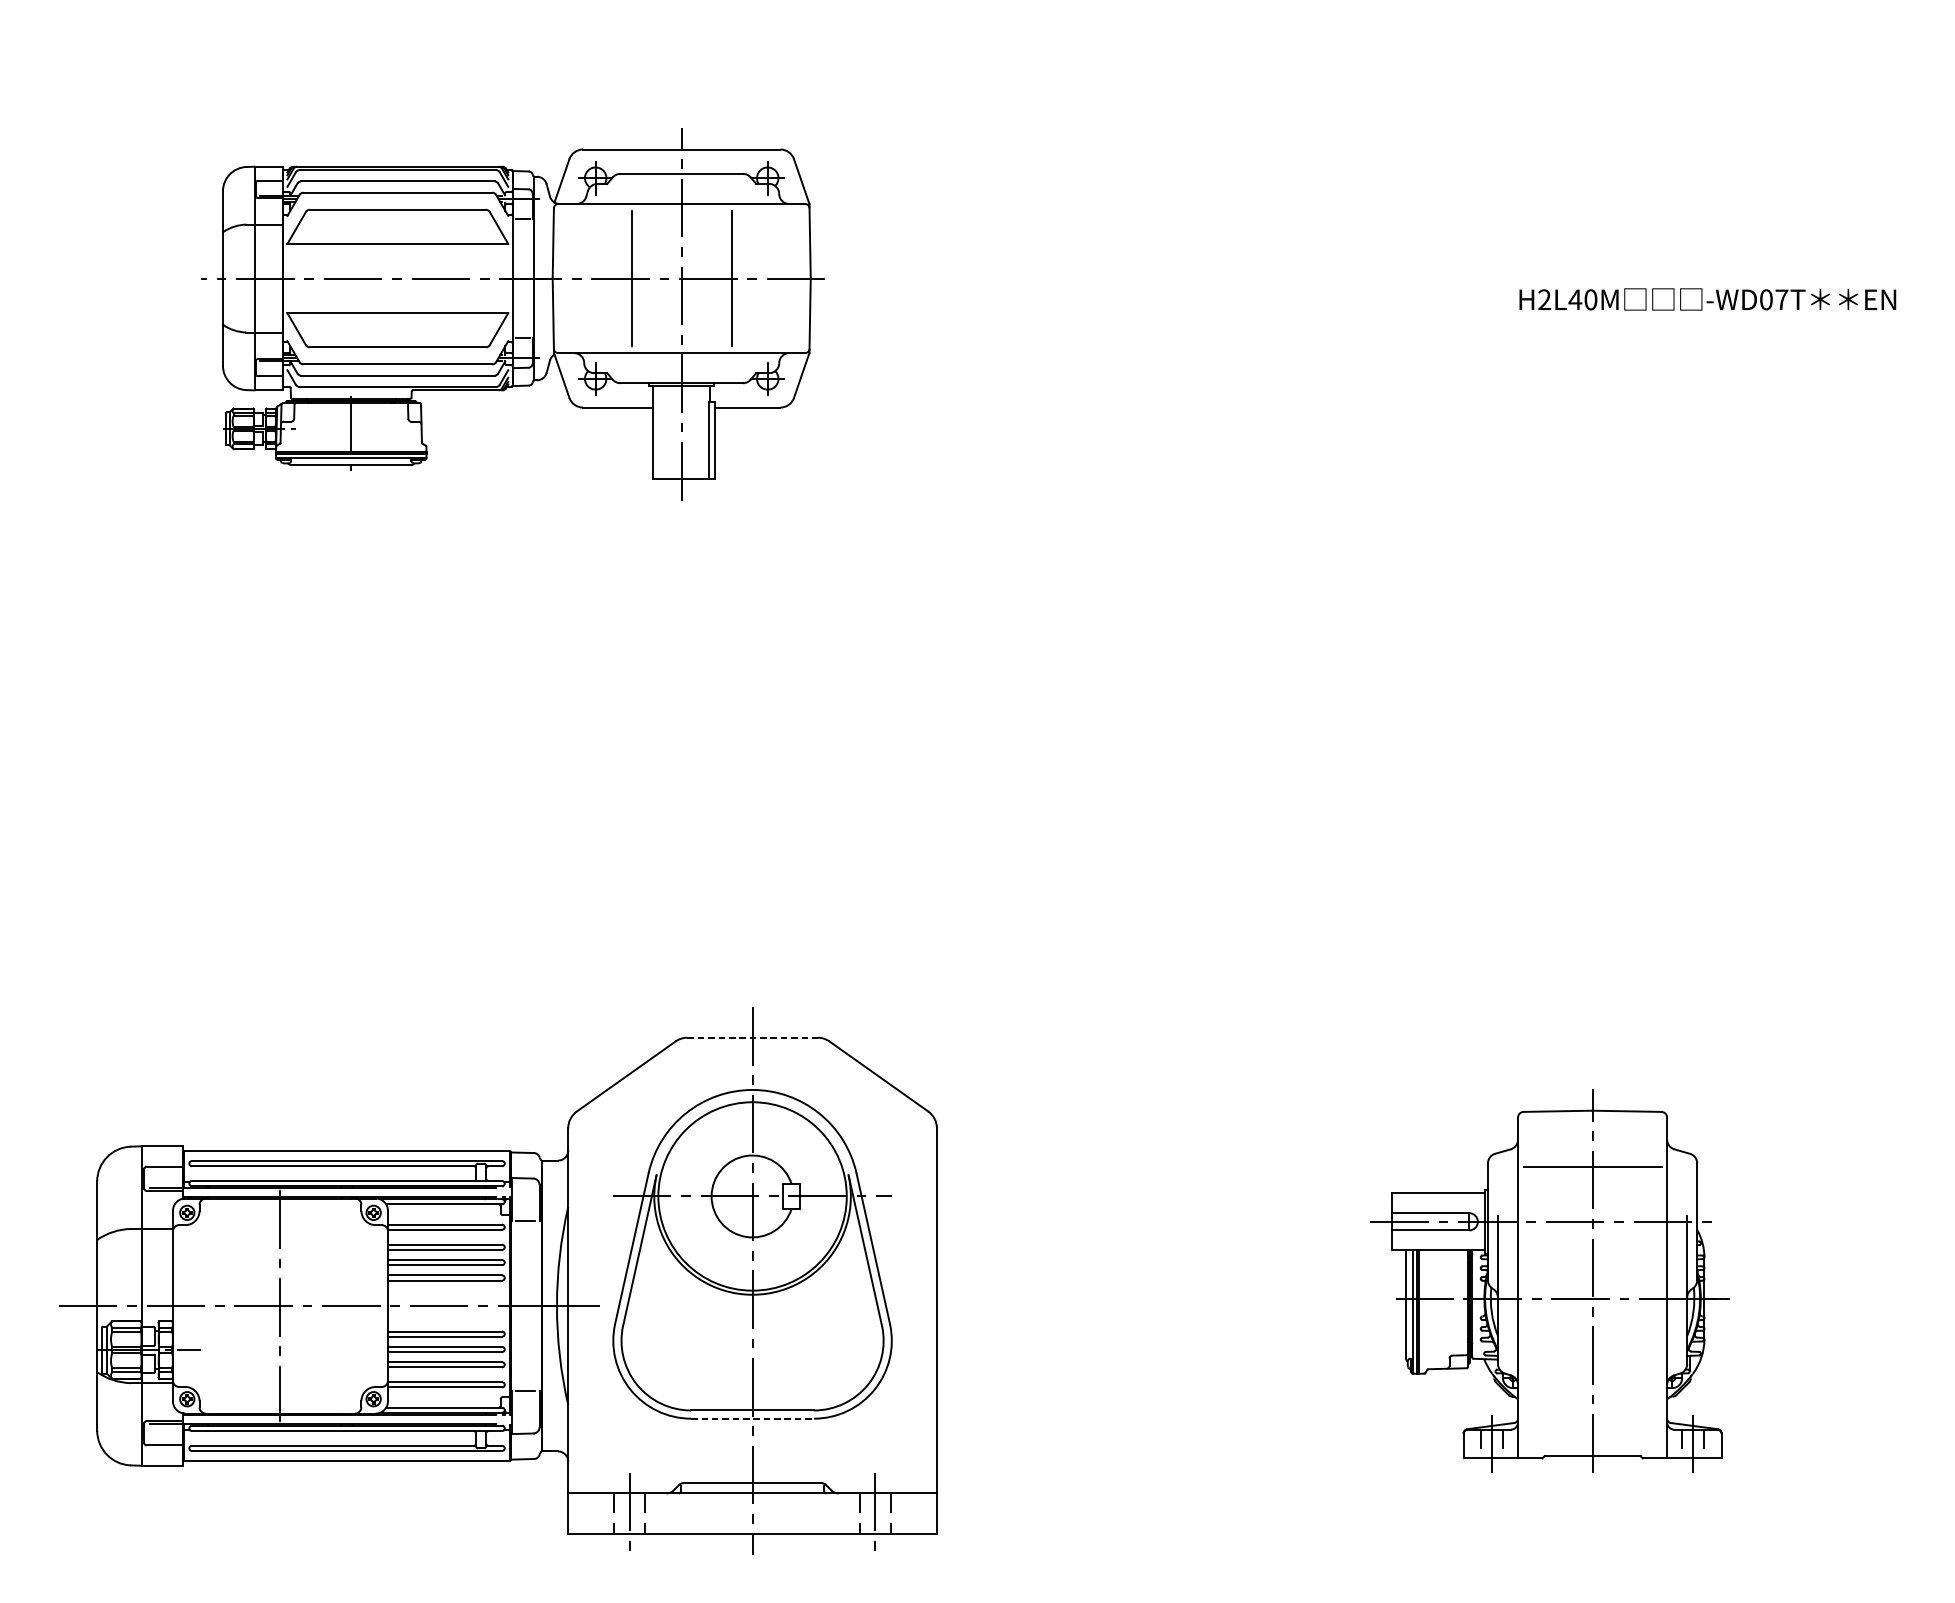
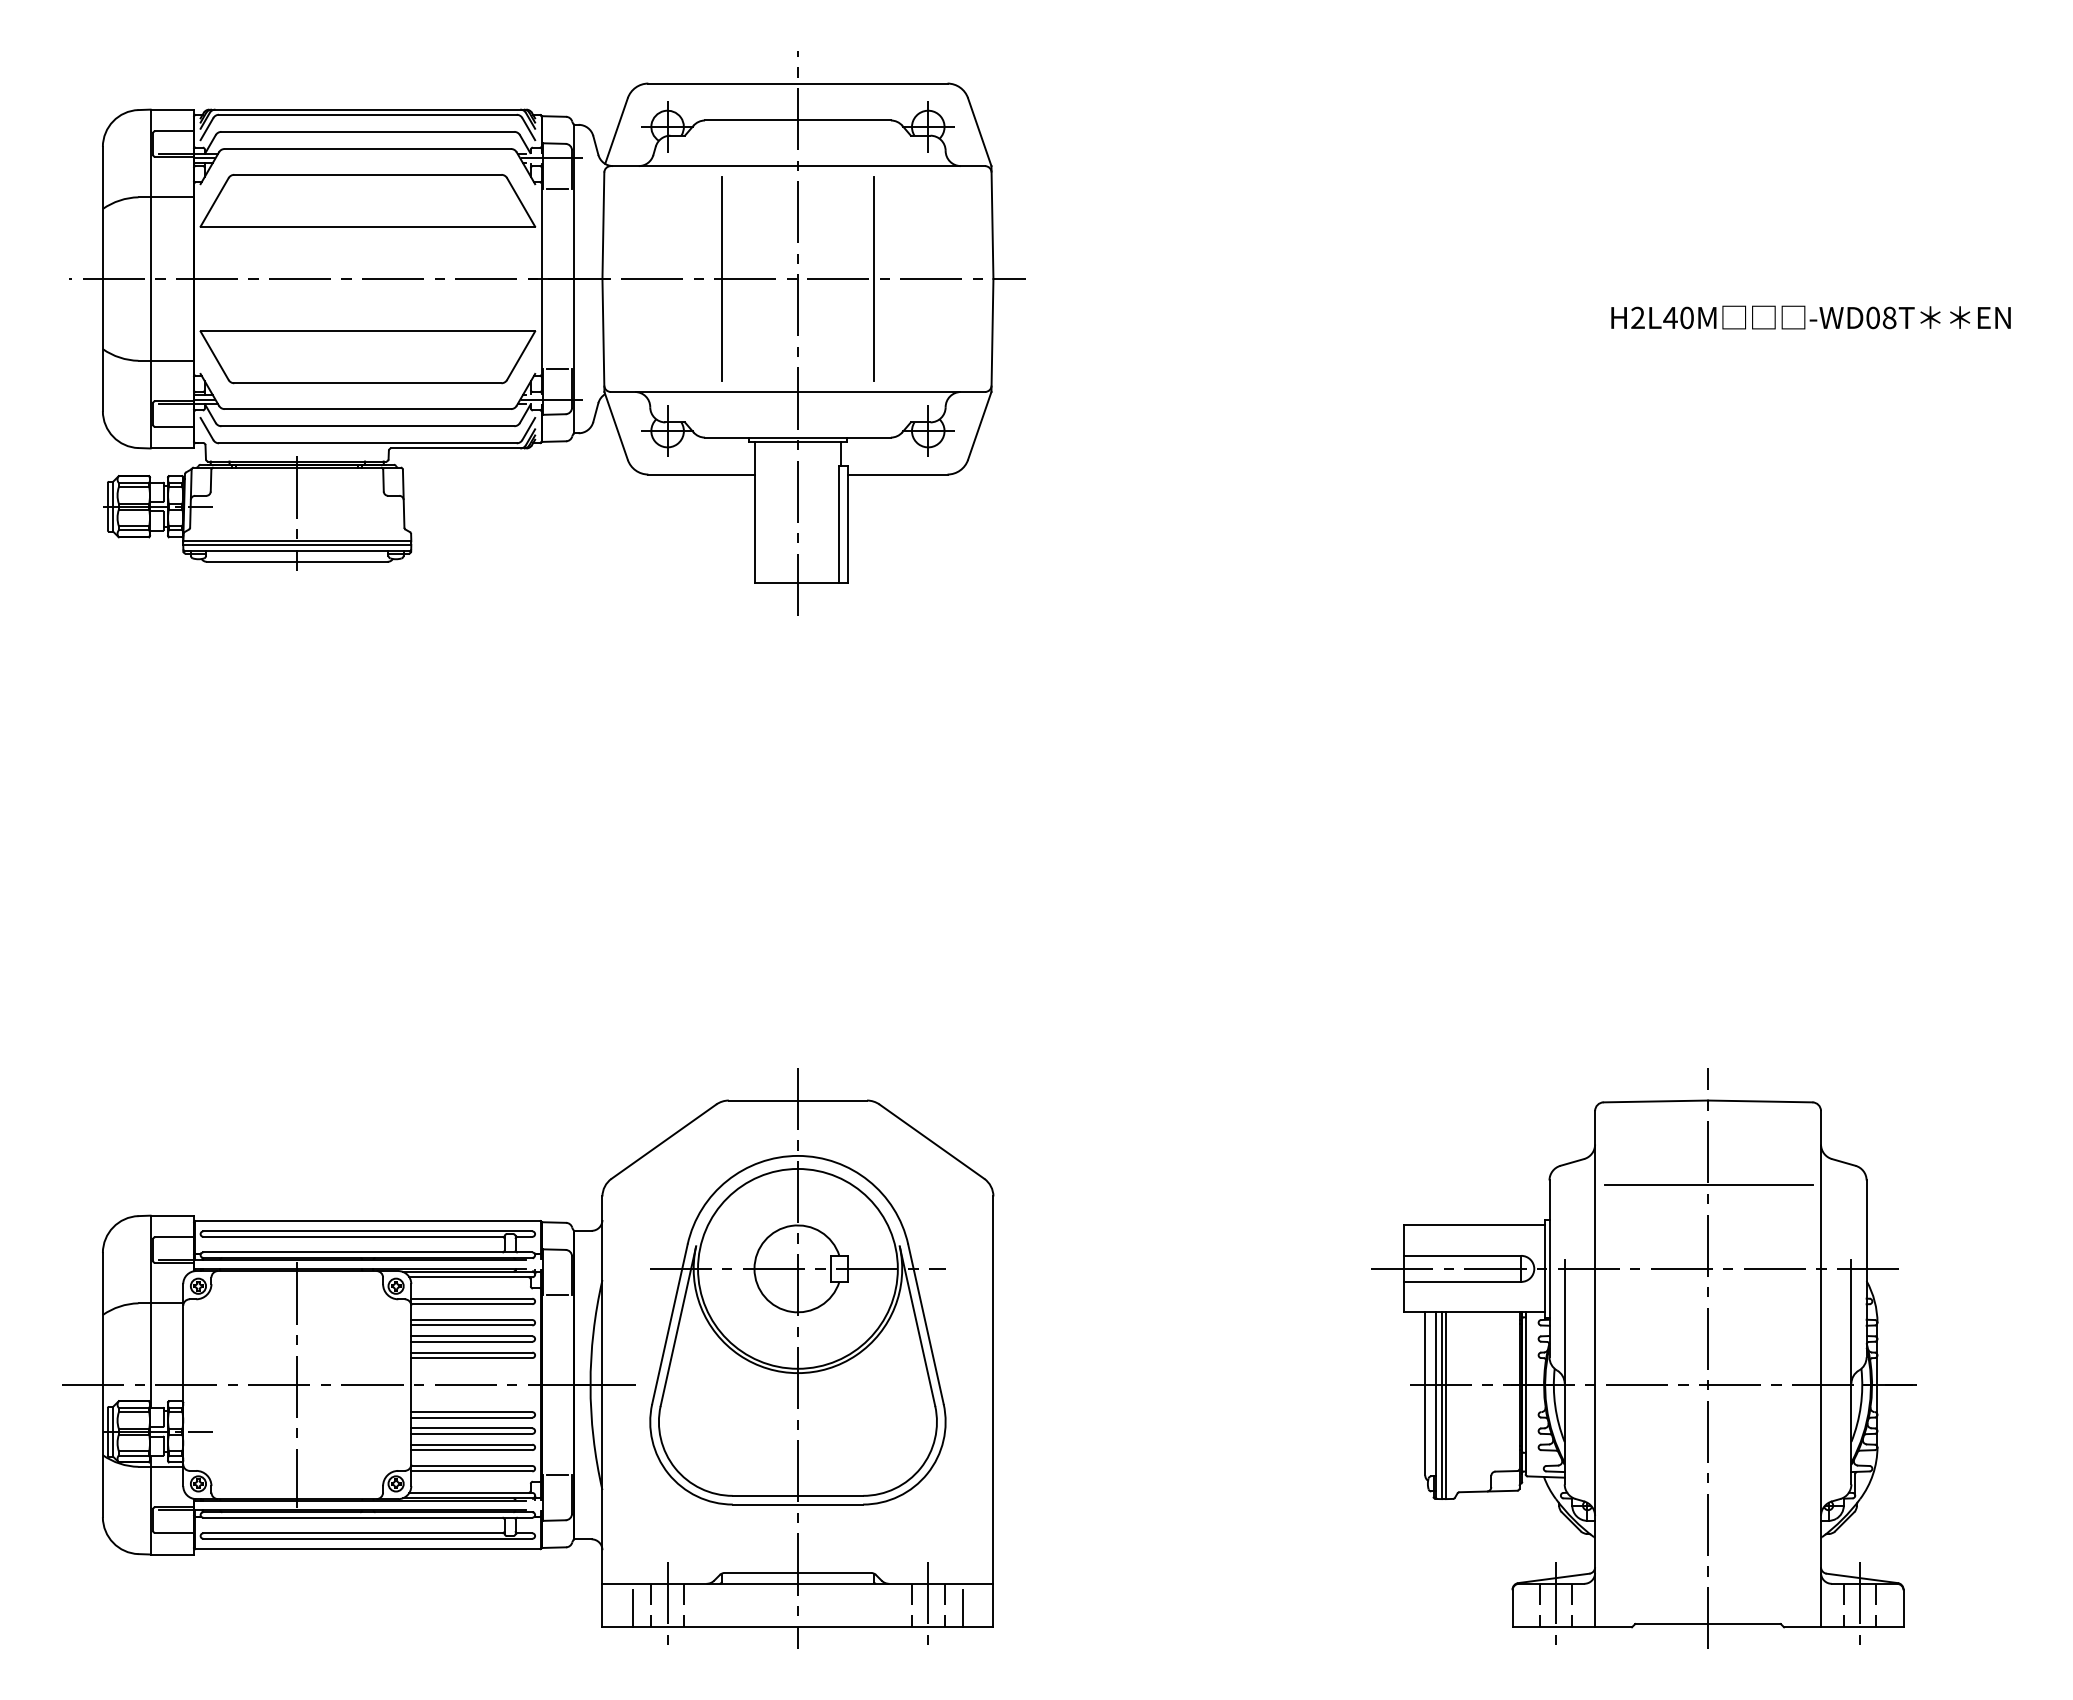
text: (1781, 299) -> (1889, 317), -WD07T -> -WD08T
part: (516, 314) -> (547, 333), size x1.43
line: (753, 1037) -> (798, 1100), dashed -> solid
part: (1549, 1280) -> (1643, 1358), size x1.43
line: (753, 1418) -> (798, 1504), dashed -> solid
line: (596, 1516) -> (632, 1608), added
line: (908, 1516) -> (963, 1608), added

